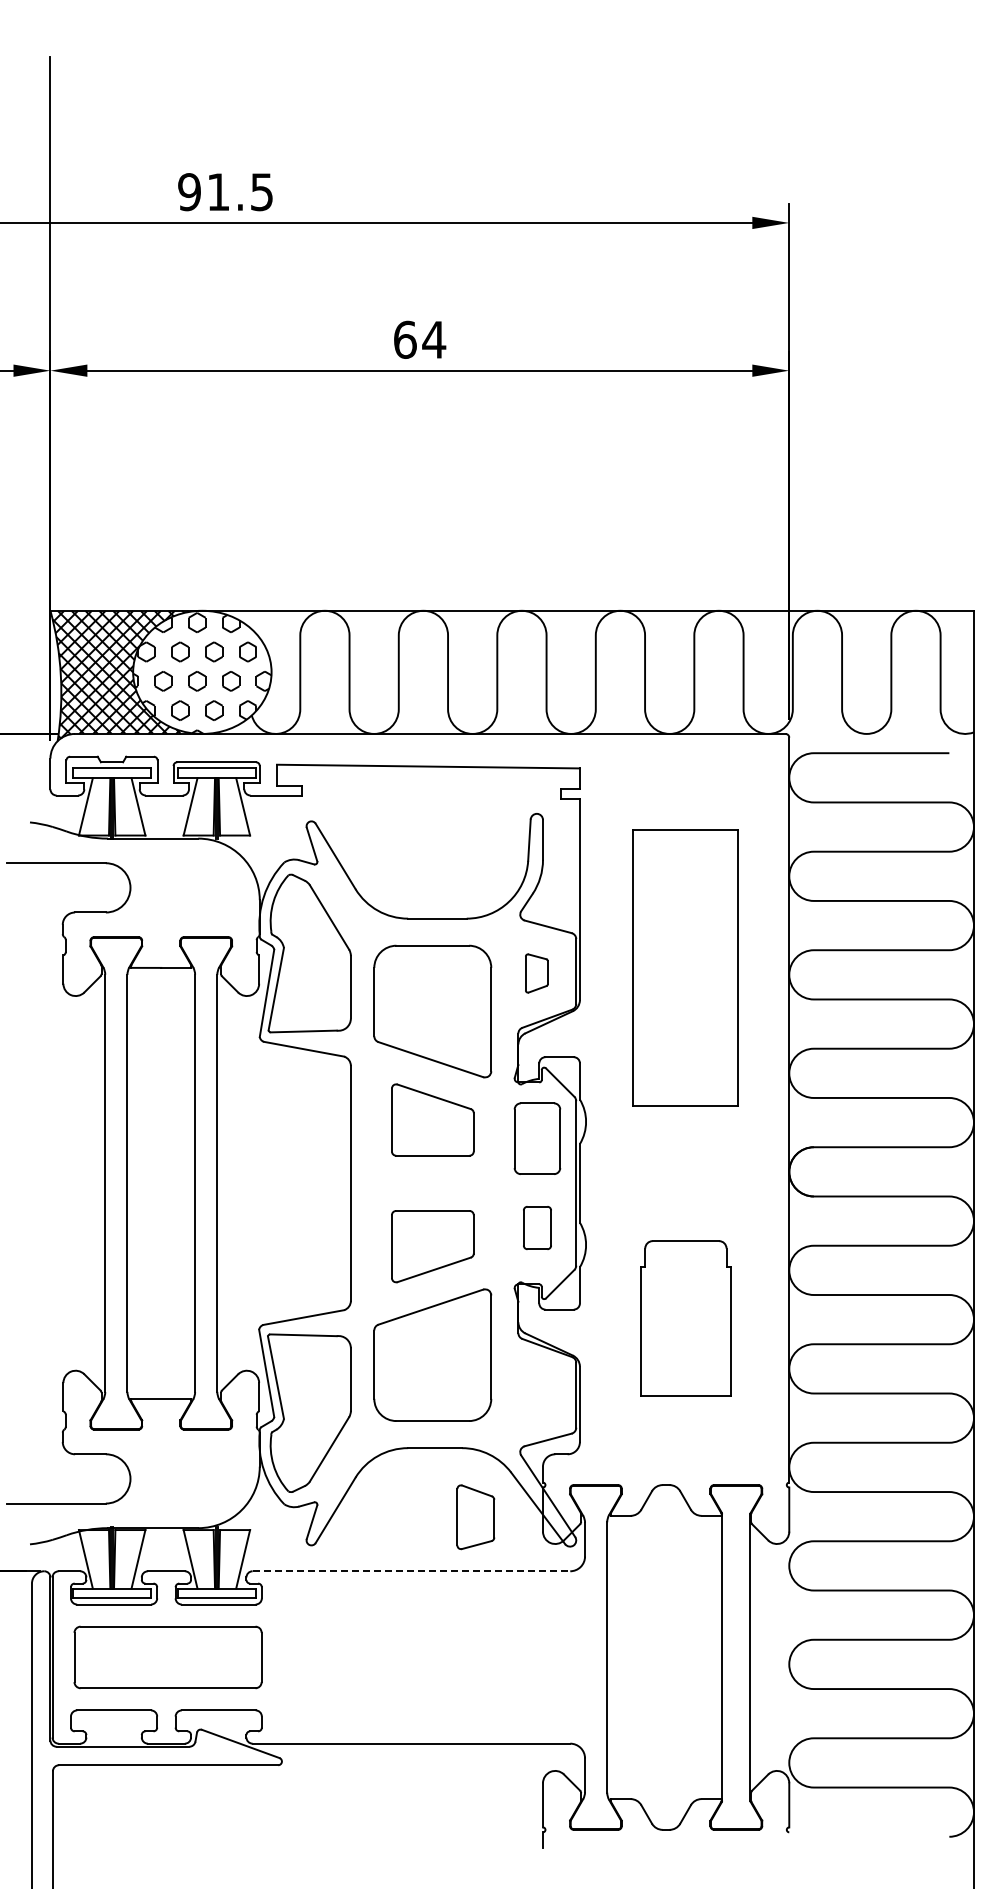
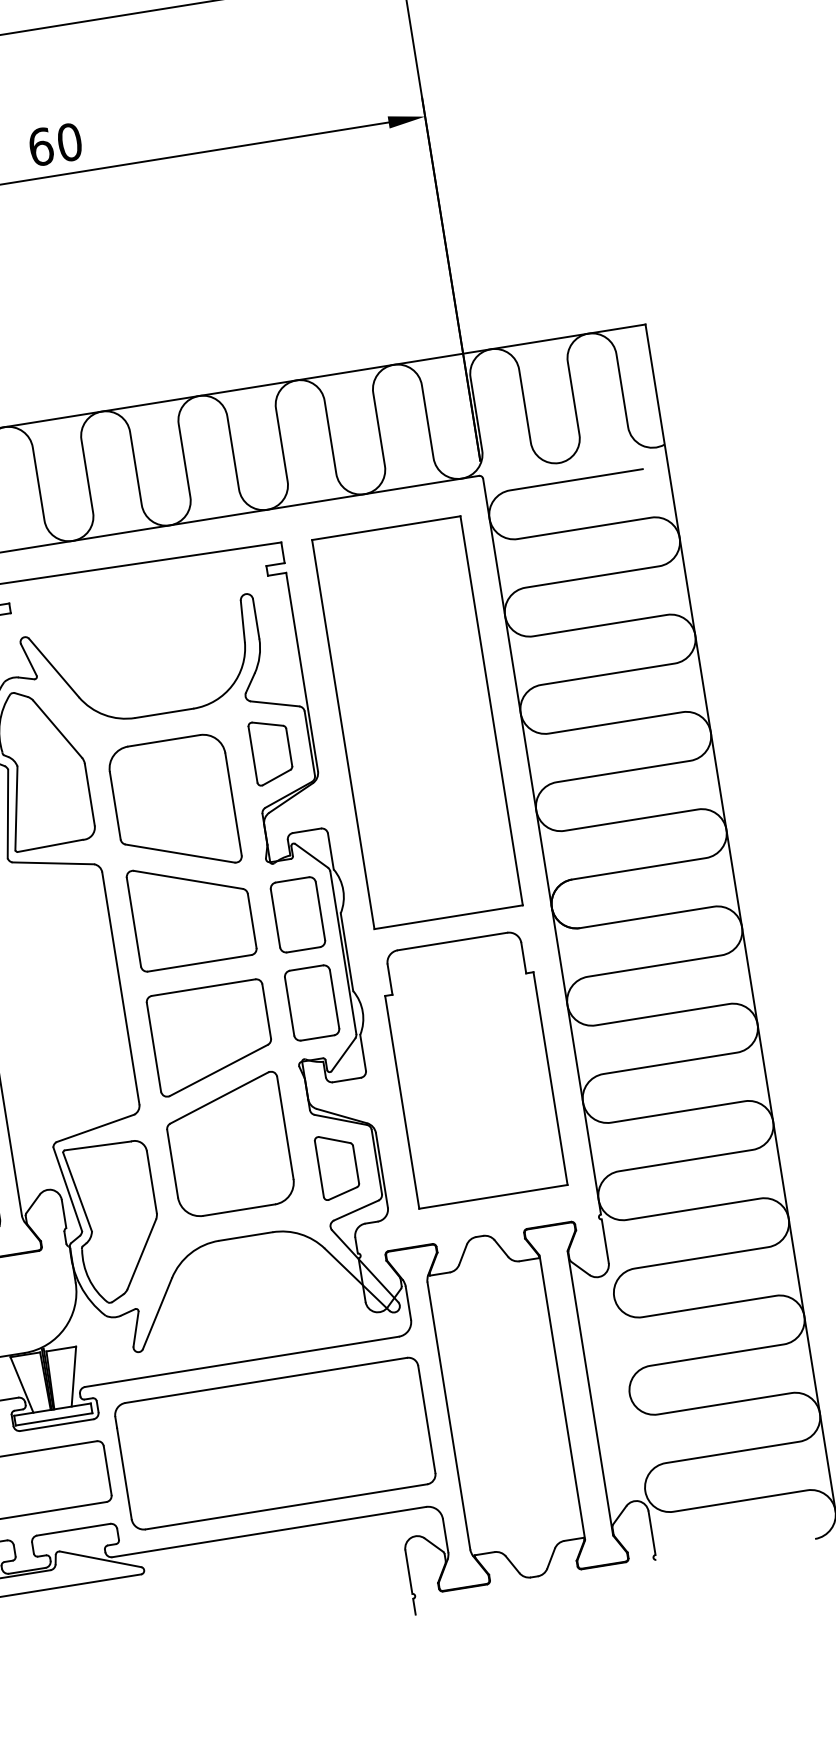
text: (434, 339) -> (69, 141), 64 -> 60
part: (685, 967) -> (417, 722), size x1.43
part: (536, 973) -> (270, 751), size x1.67
part: (432, 1119) -> (191, 912), size x1.43
part: (537, 1227) -> (312, 1002), size x1.67
part: (432, 1246) -> (211, 1037), size x1.43
part: (685, 1318) -> (472, 1068), size x1.67
part: (475, 1517) -> (337, 1166), moved
line: (411, 1571) -> (242, 1362), dashed -> solid
part: (430, 1657) -> (274, 1443), added

